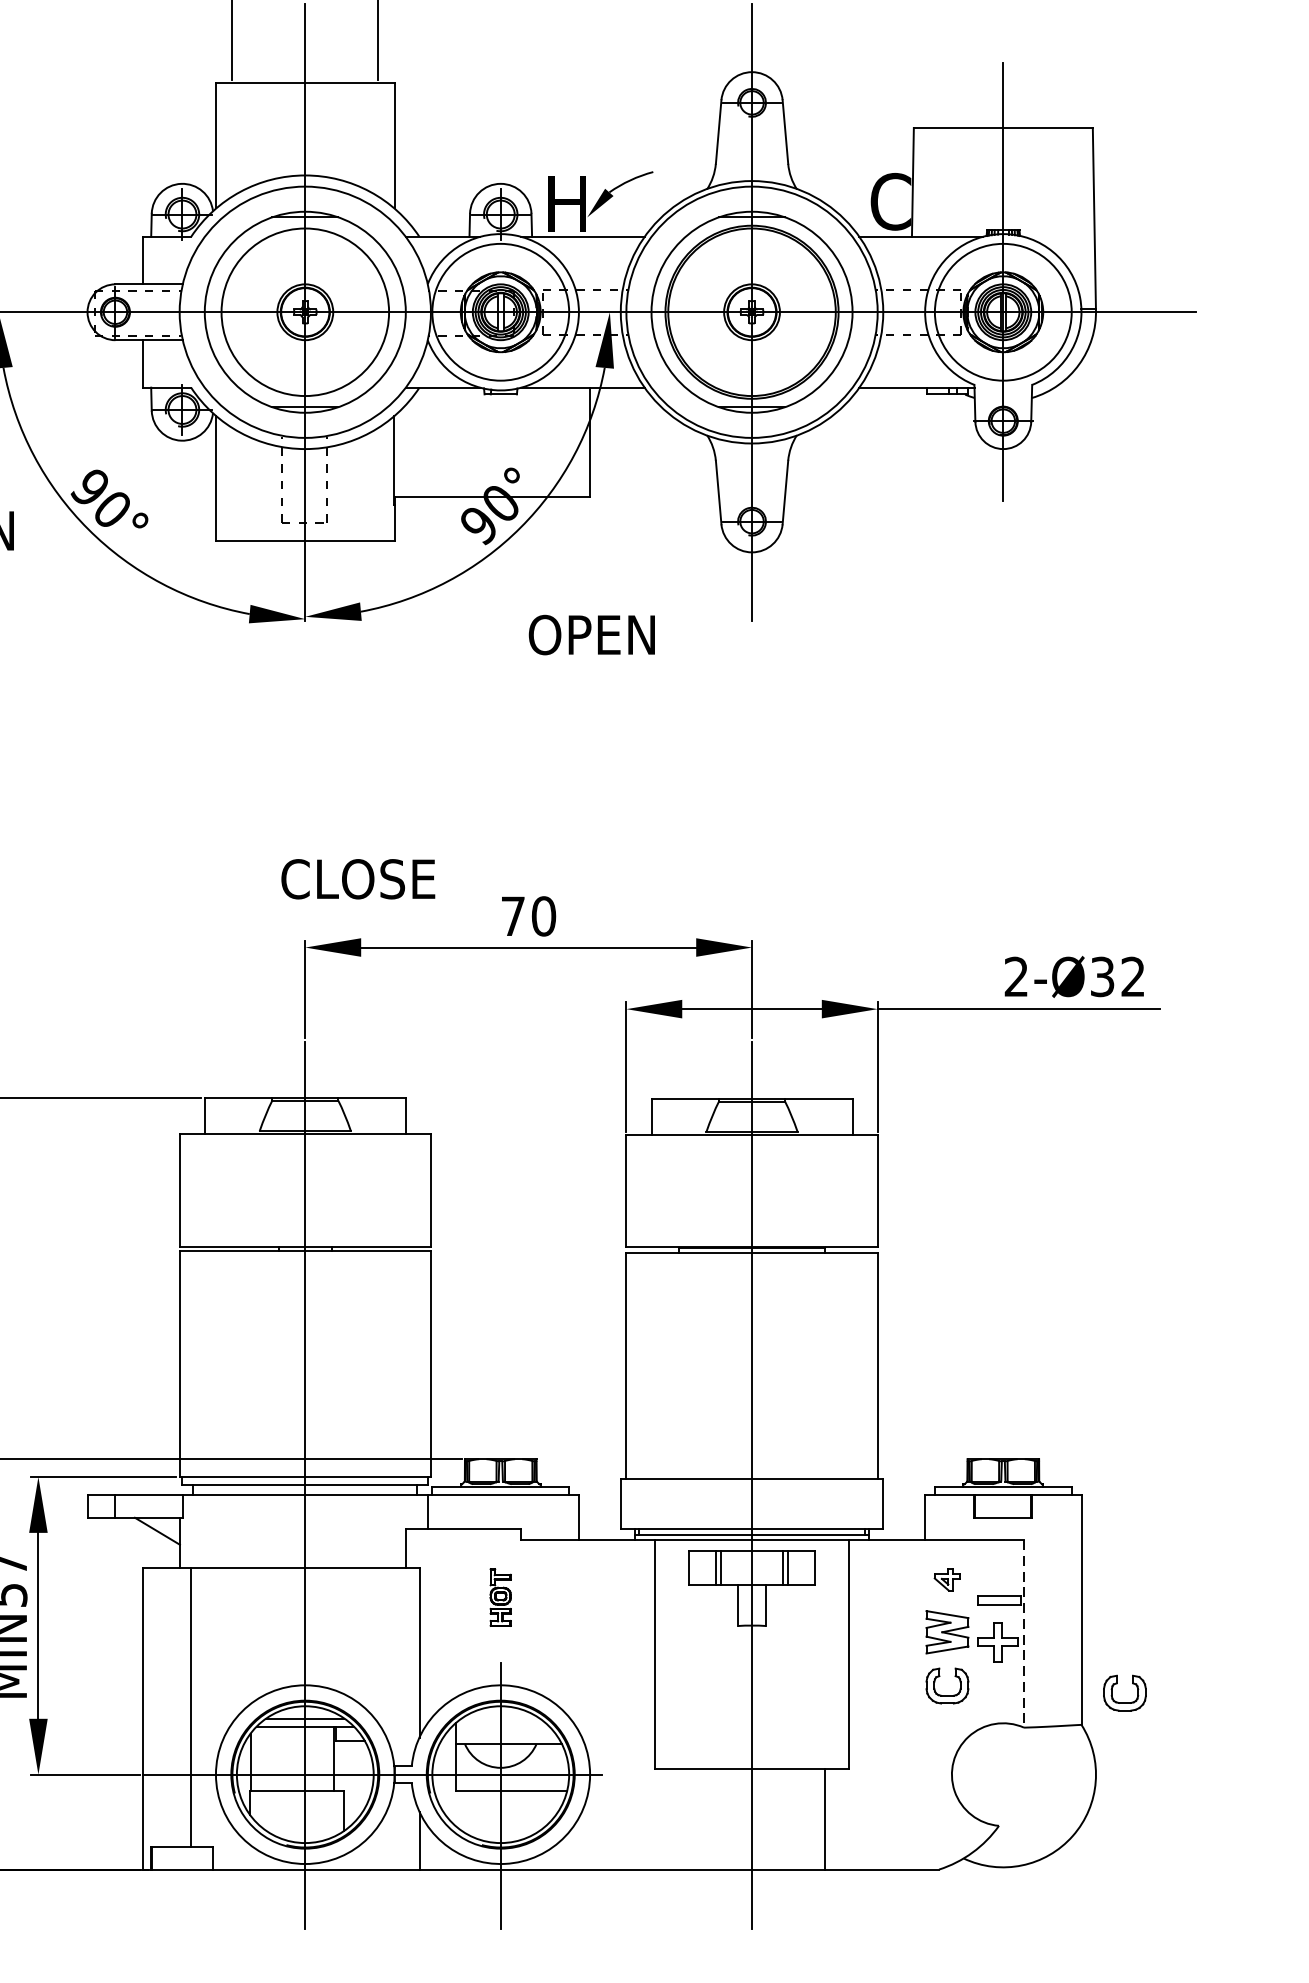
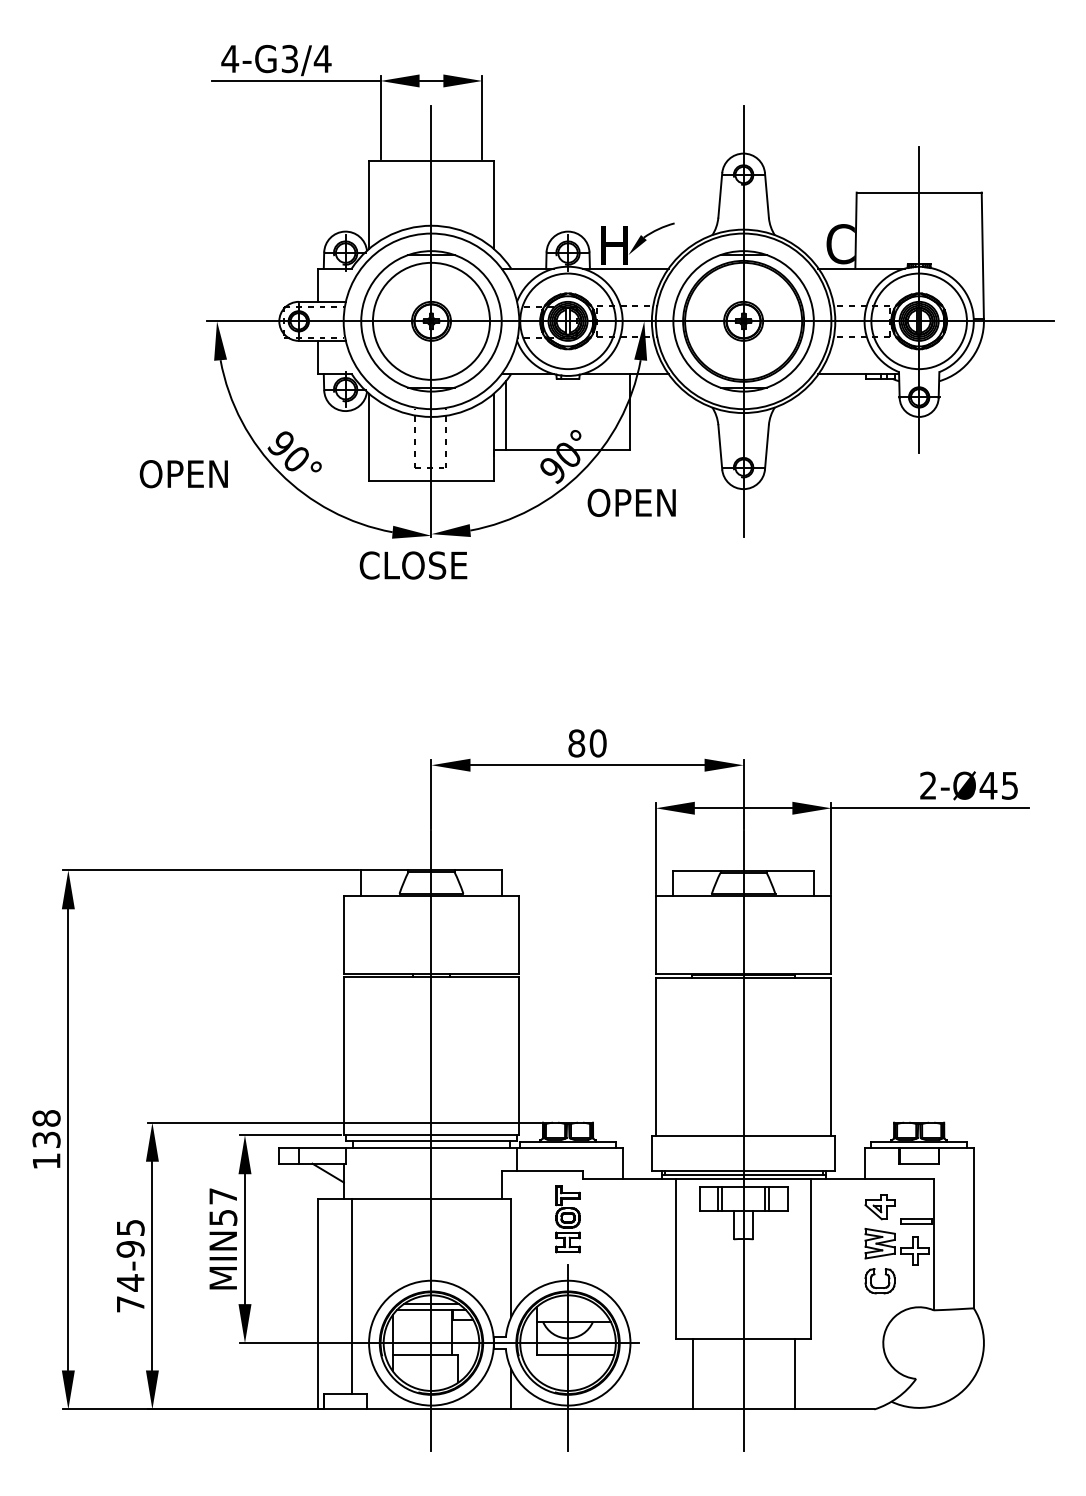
line: (411, 446) -> (505, 415), added
text: (591, 634) -> (631, 502), moved
text: (358, 879) -> (413, 565), moved
text: (512, 916) -> (576, 743), 70 -> 80
text: (1116, 976) -> (998, 785), 2-Ø32 -> 2-Ø45
part: (946, 1580) -> (879, 1207), size x1.67
part: (499, 1597) -> (567, 1219), size x1.67
line: (1023, 1633) -> (933, 1244), dashed -> solid
part: (1123, 1693) -> (1003, 1286), removed
line: (678, 1819) -> (692, 1374), added

